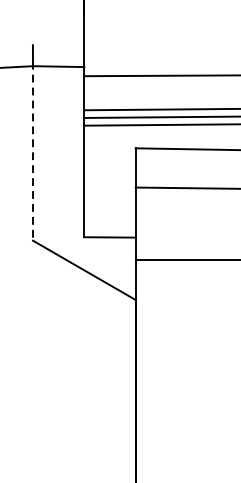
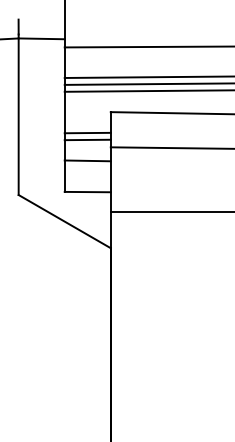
line: (32, 152) -> (18, 115), dashed -> solid
line: (109, 171) -> (87, 132), added
line: (109, 178) -> (87, 139), added
line: (109, 202) -> (87, 160), added

